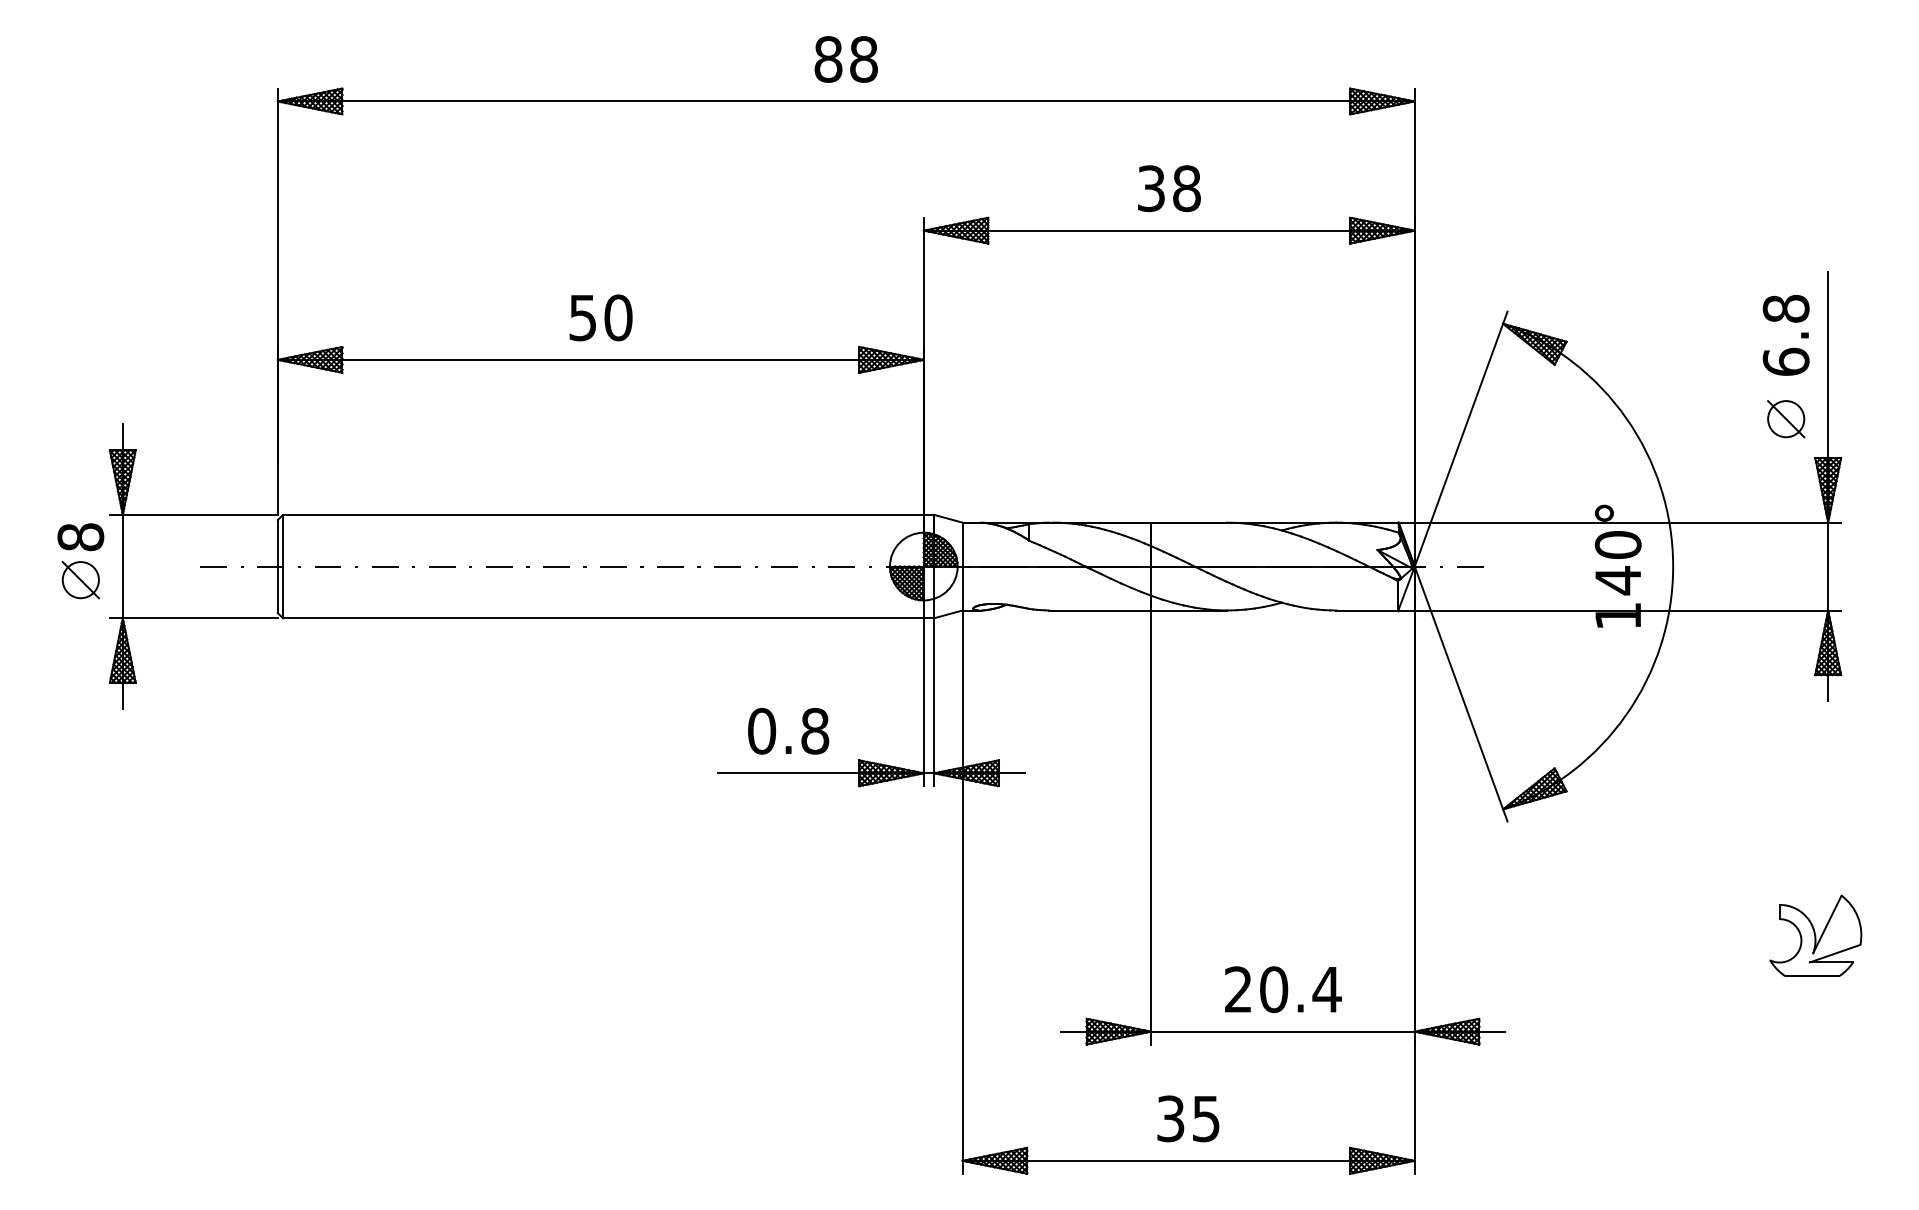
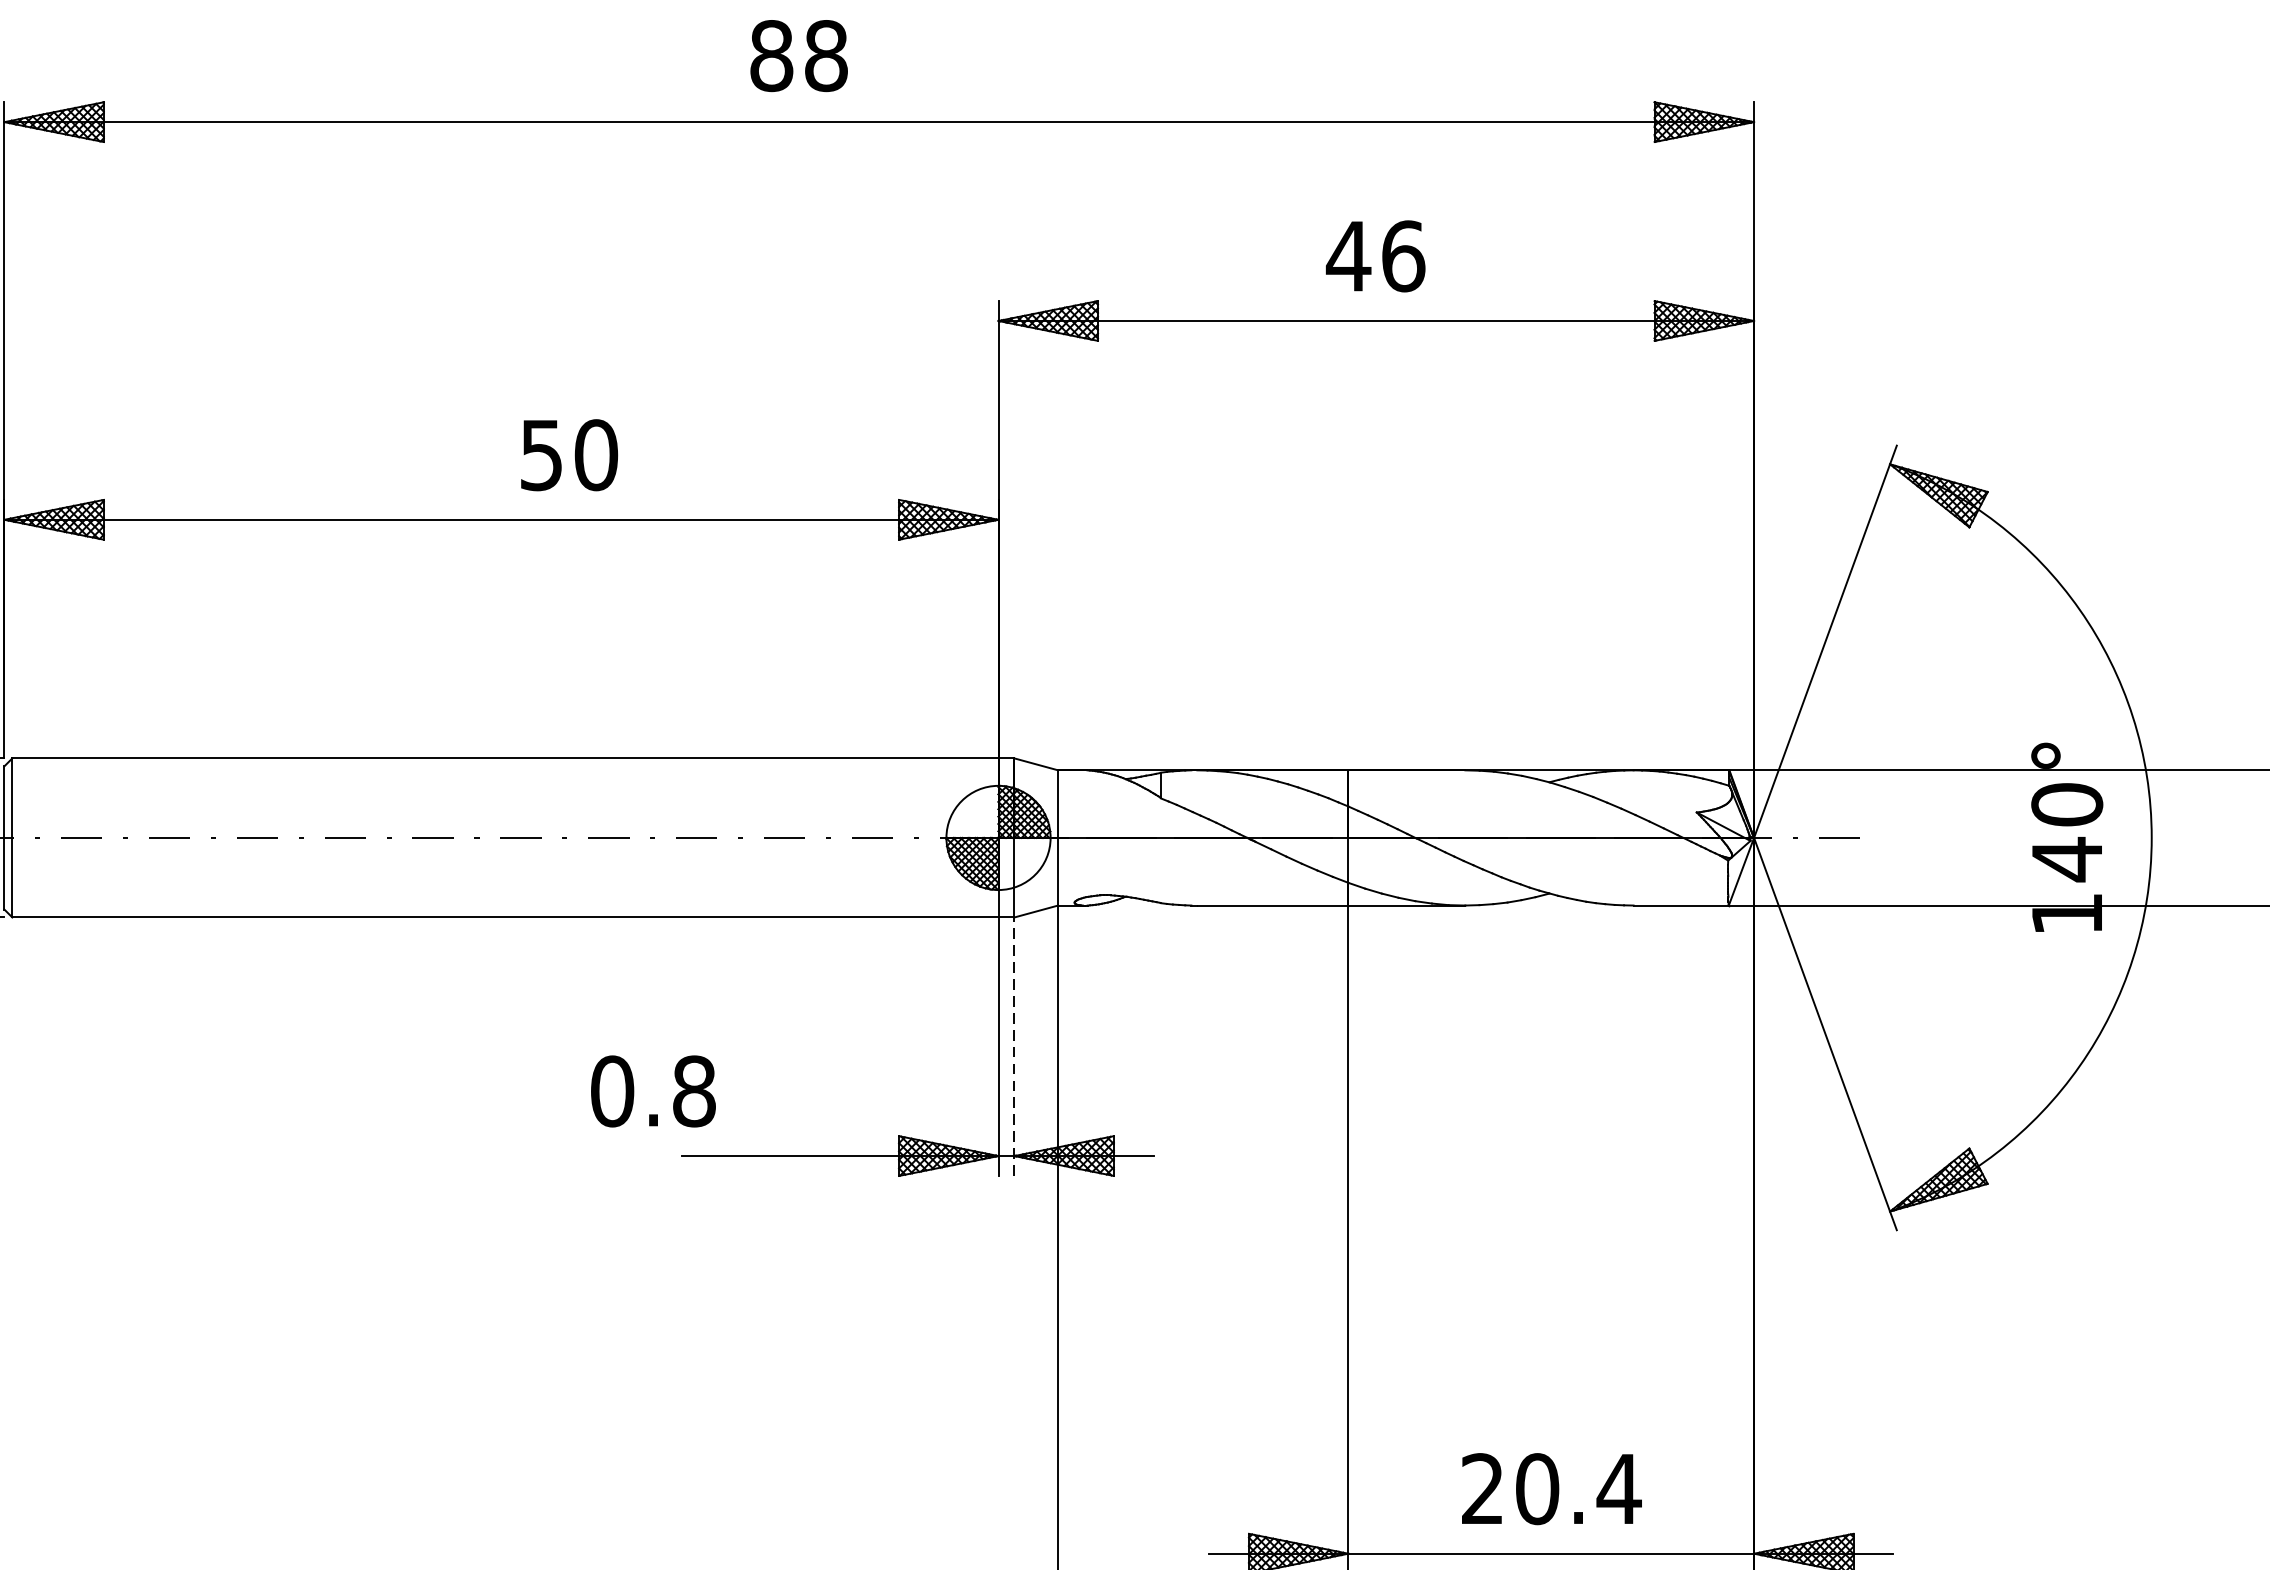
text: (845, 59) -> (797, 56), moved
text: (1168, 188) -> (1375, 256), 38 -> 46
text: (600, 317) -> (568, 454), moved
line: (934, 702) -> (1014, 1047), solid -> dashed
text: (788, 731) -> (653, 1091), moved

